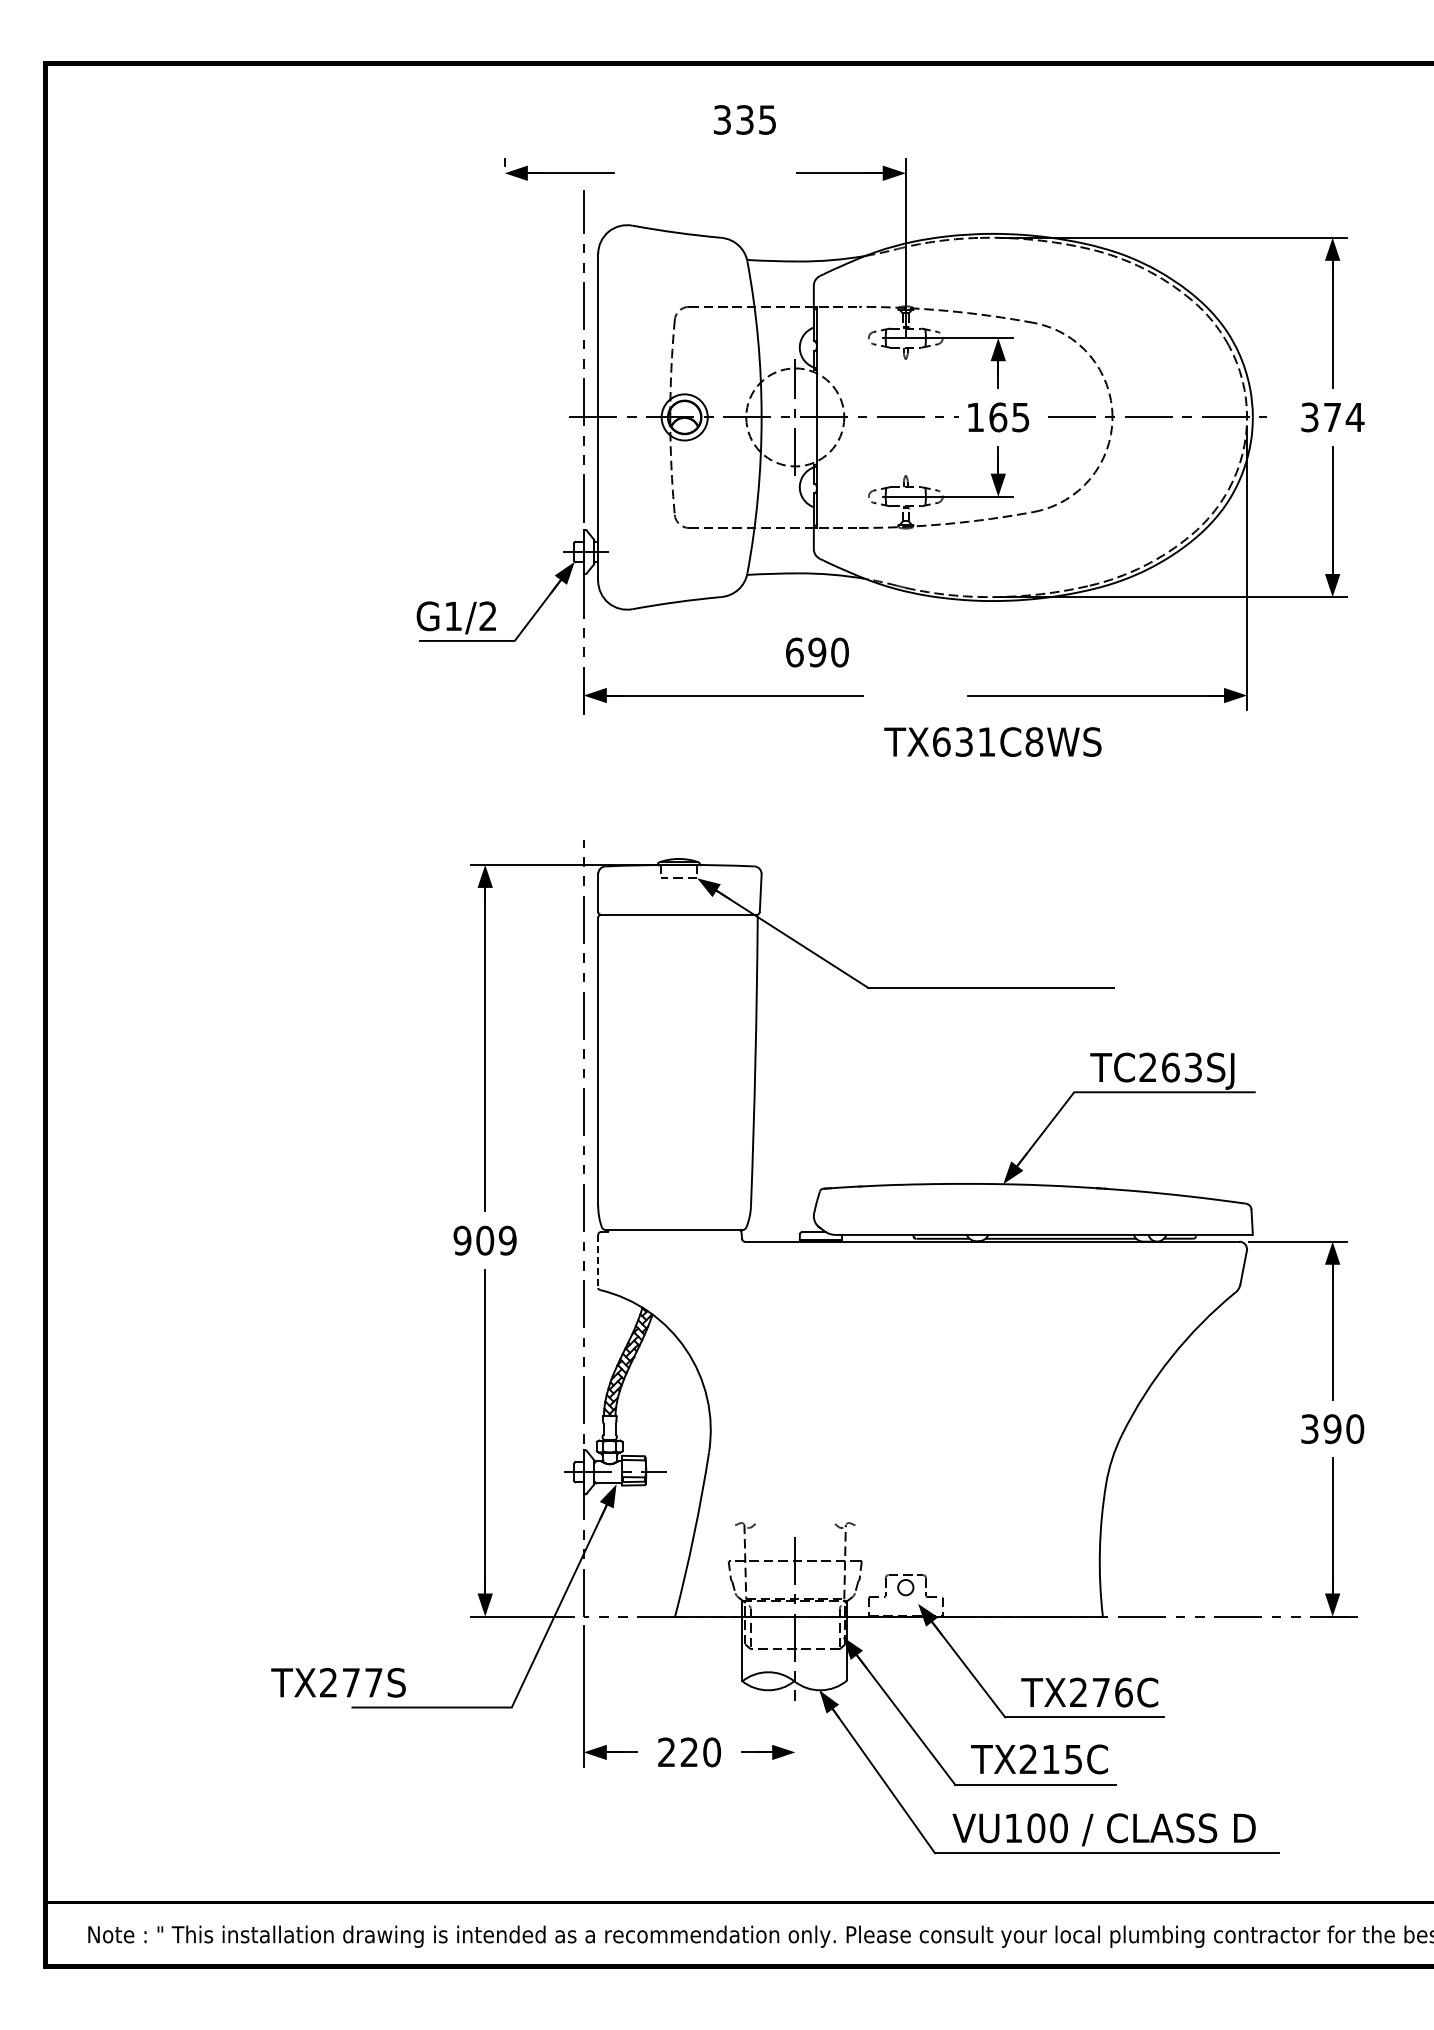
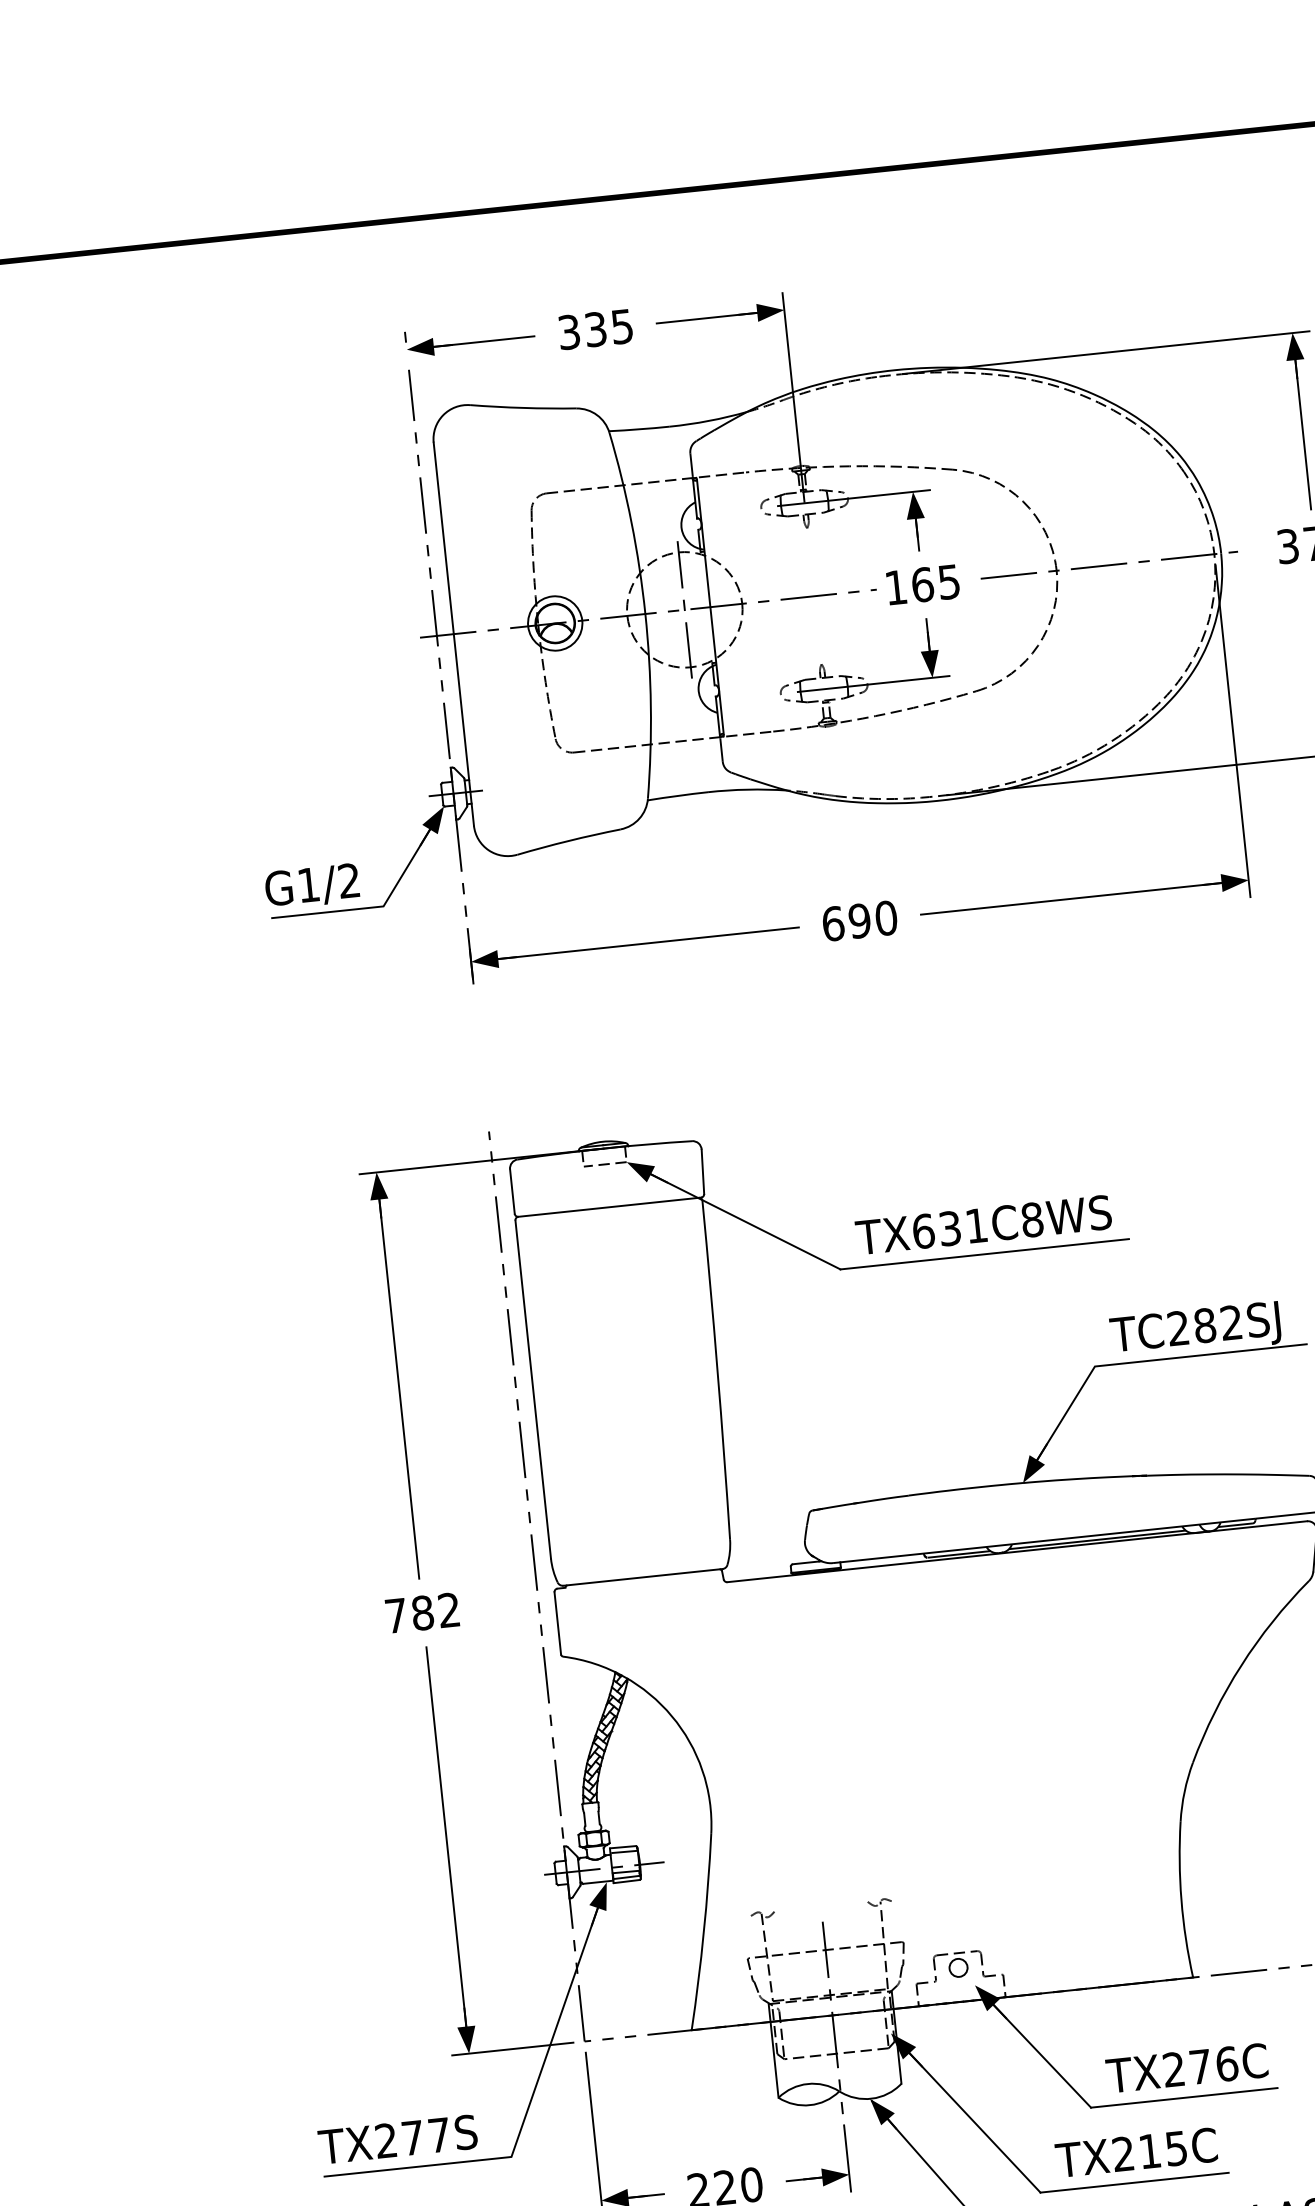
text: (744, 119) -> (595, 329), moved
part: (559, 169) -> (470, 338), moved
text: (817, 652) -> (859, 920), moved
text: (992, 741) -> (983, 1224), moved
text: (1181, 1067) -> (1217, 1324), TC263SJ -> TC282SJ
text: (484, 1240) -> (421, 1612), 909 -> 782
line: (598, 1261) -> (558, 1623), dashed -> solid
text: (338, 1682) -> (397, 2139), moved
line: (795, 1738) -> (847, 2158), added

